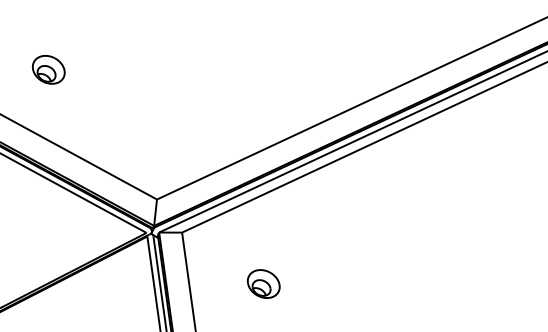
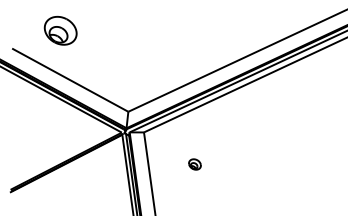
part: (48, 69) -> (60, 30), size x1.6
part: (263, 283) -> (194, 164), size x0.6

